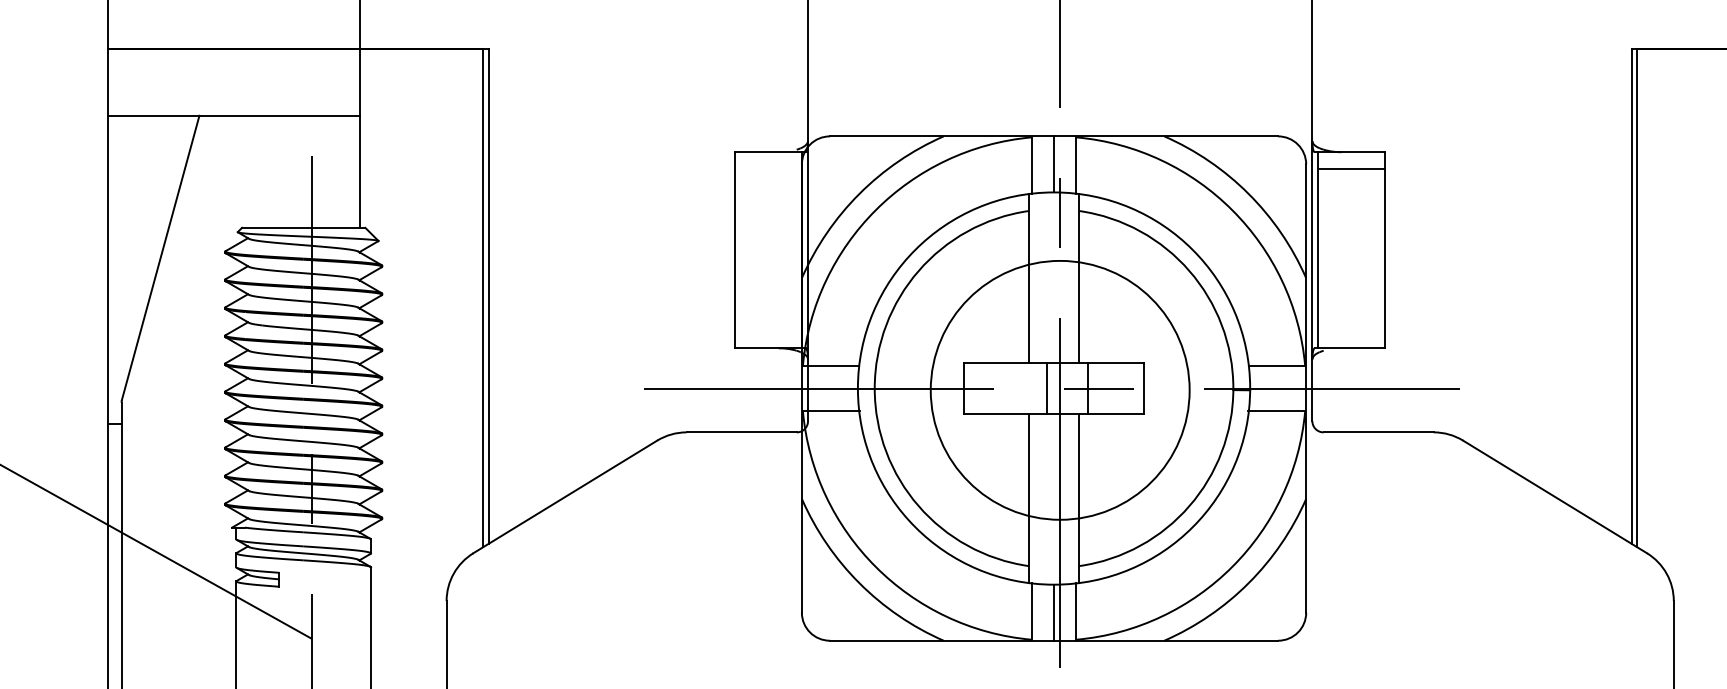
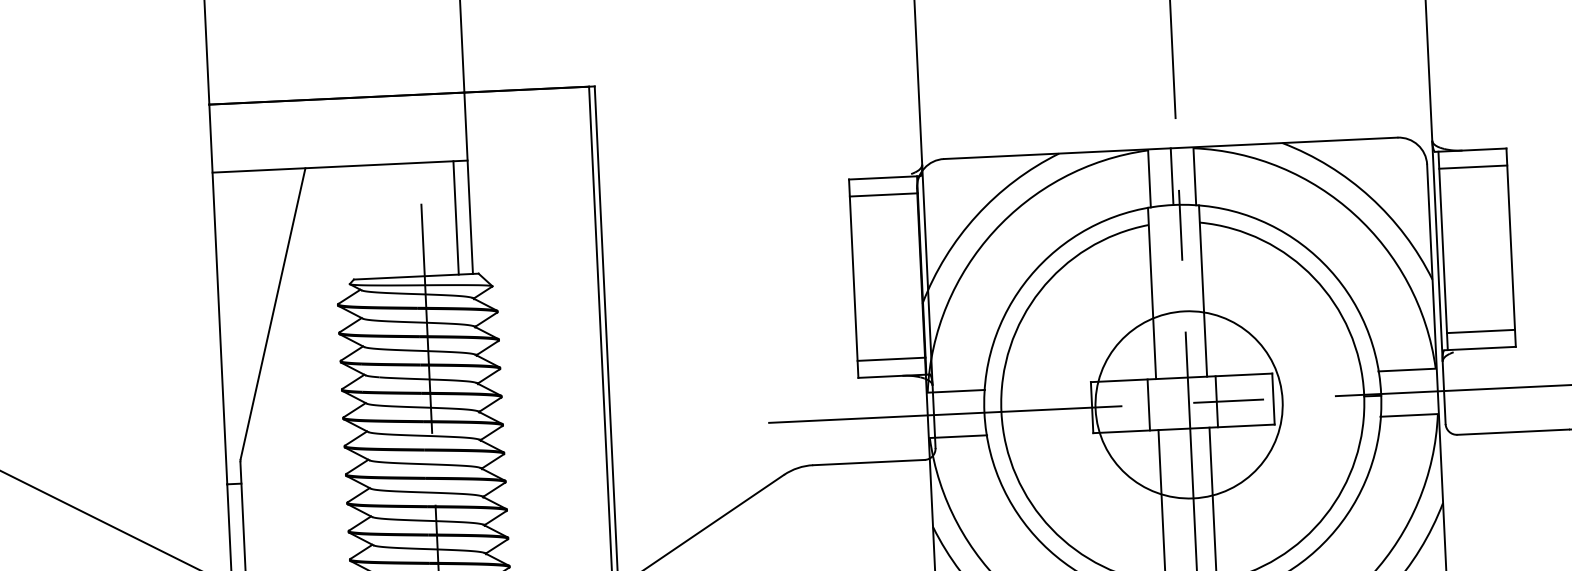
line: (768, 169) -> (883, 195), added
line: (345, 171) -> (455, 217), added
line: (768, 331) -> (891, 359), added
line: (1351, 331) -> (1480, 331), added
line: (1047, 388) -> (1148, 404), moved
circle: (1059, 389) -> (1188, 404), size x0.71

